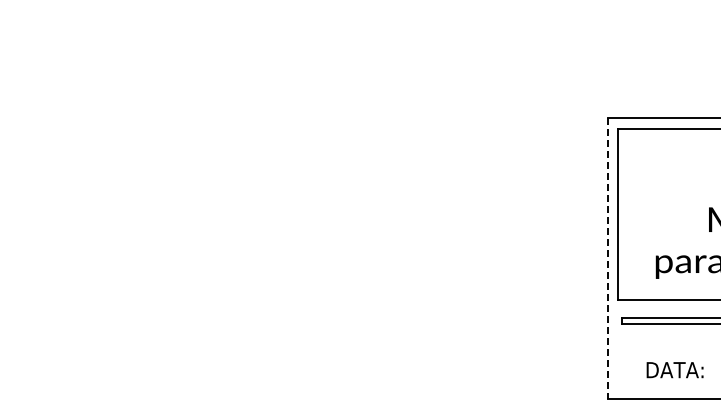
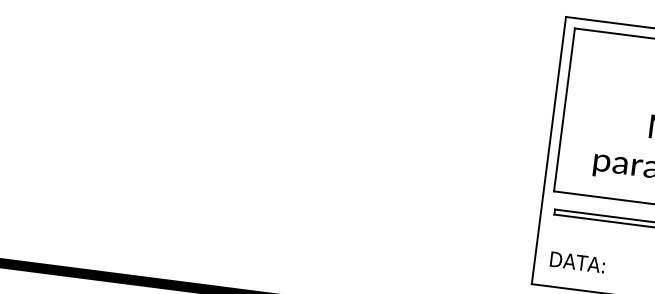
line: (607, 258) -> (548, 150), dashed -> solid
text: (674, 370) -> (577, 262), moved

